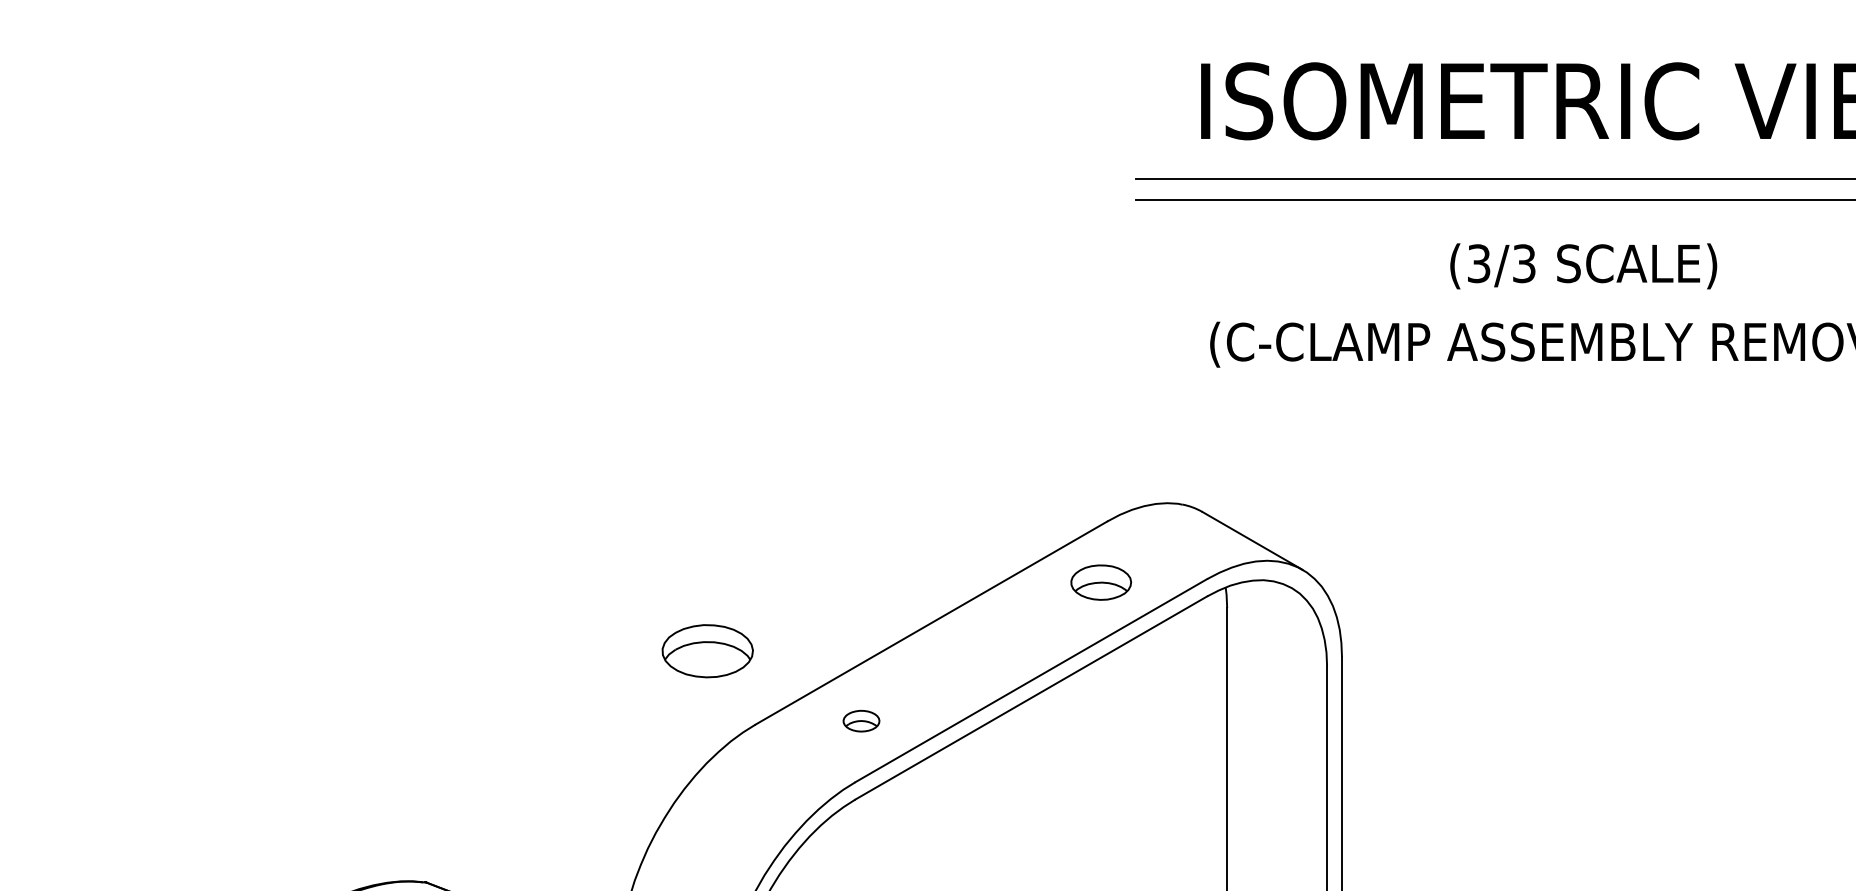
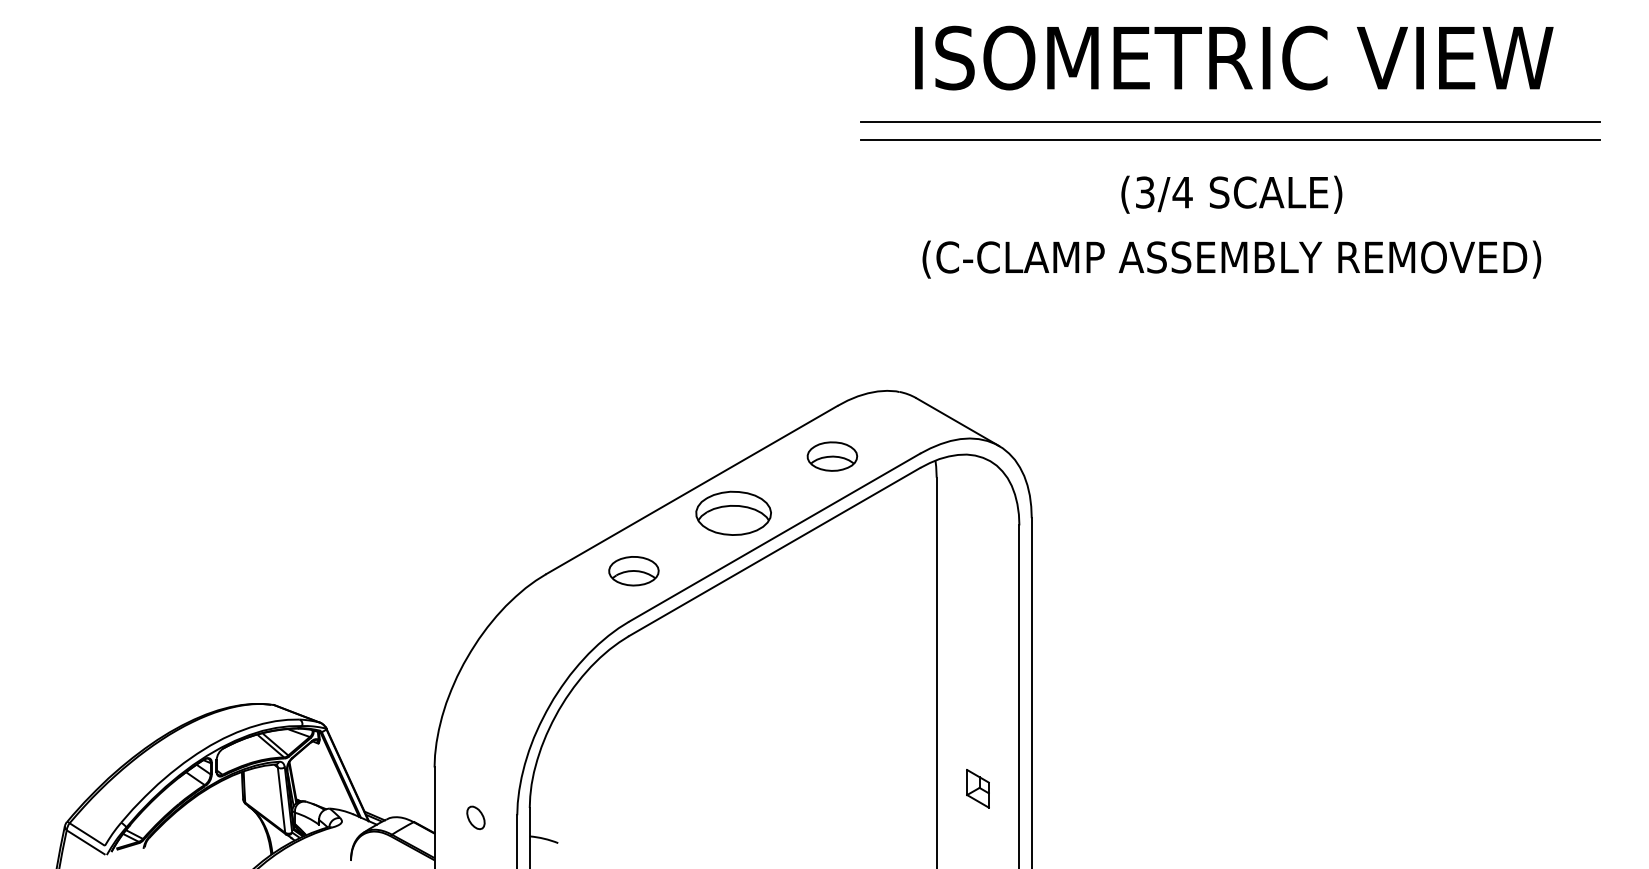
text: (1524, 263) -> (1182, 192), (3/3 -> (3/4
part: (707, 650) -> (733, 512), moved
part: (860, 721) -> (633, 571), size x1.67

